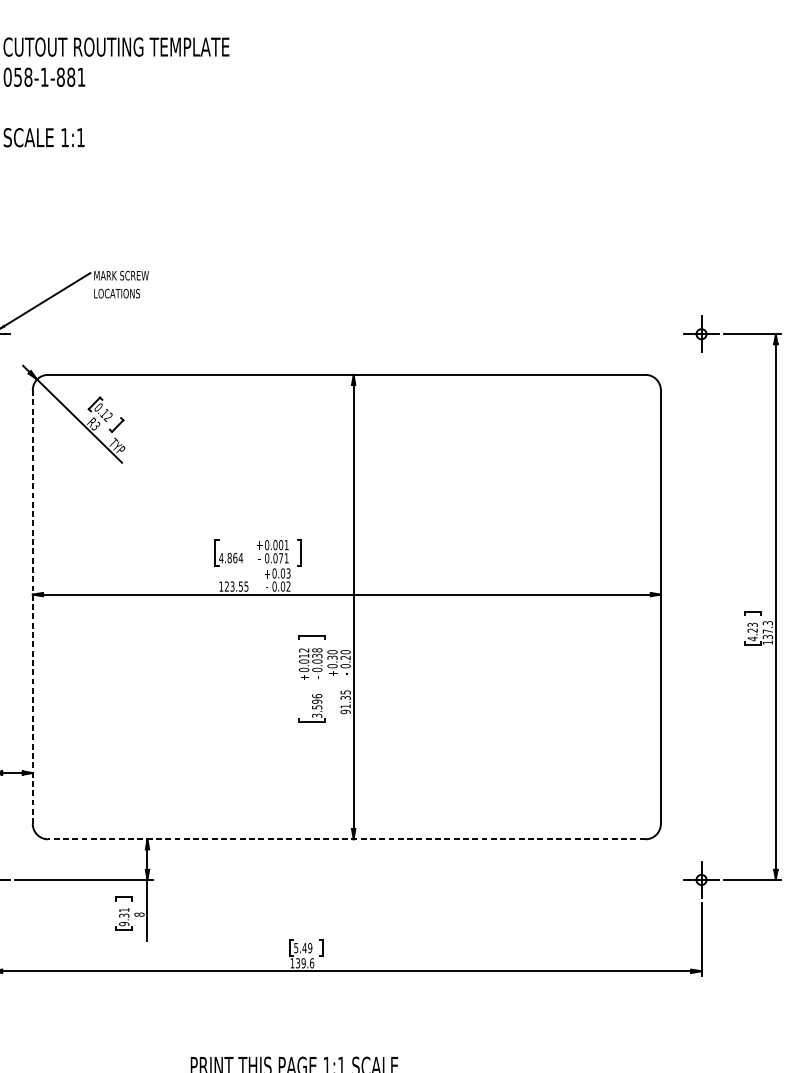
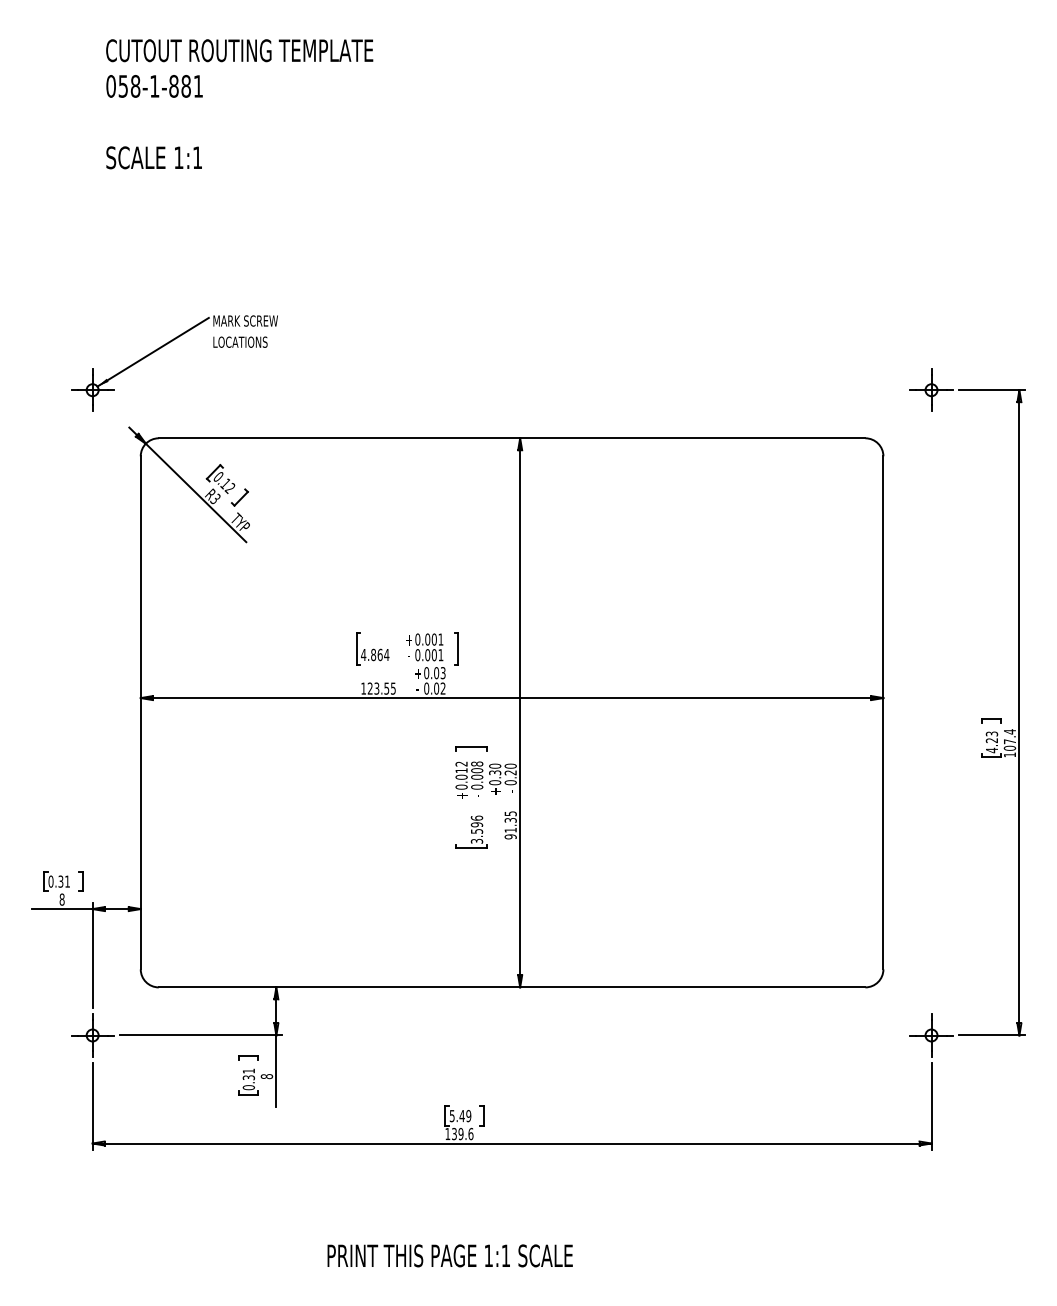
text: (280, 558) -> (433, 655), 0.071 -> 0.001
line: (32, 606) -> (140, 712), dashed -> solid
text: (767, 629) -> (1009, 739), 137.3 -> 107.4
text: (317, 655) -> (477, 770), 0.038 -> 0.008
line: (346, 839) -> (511, 987), dashed -> solid
text: (123, 923) -> (248, 1087), 9.31 -> 0.31

